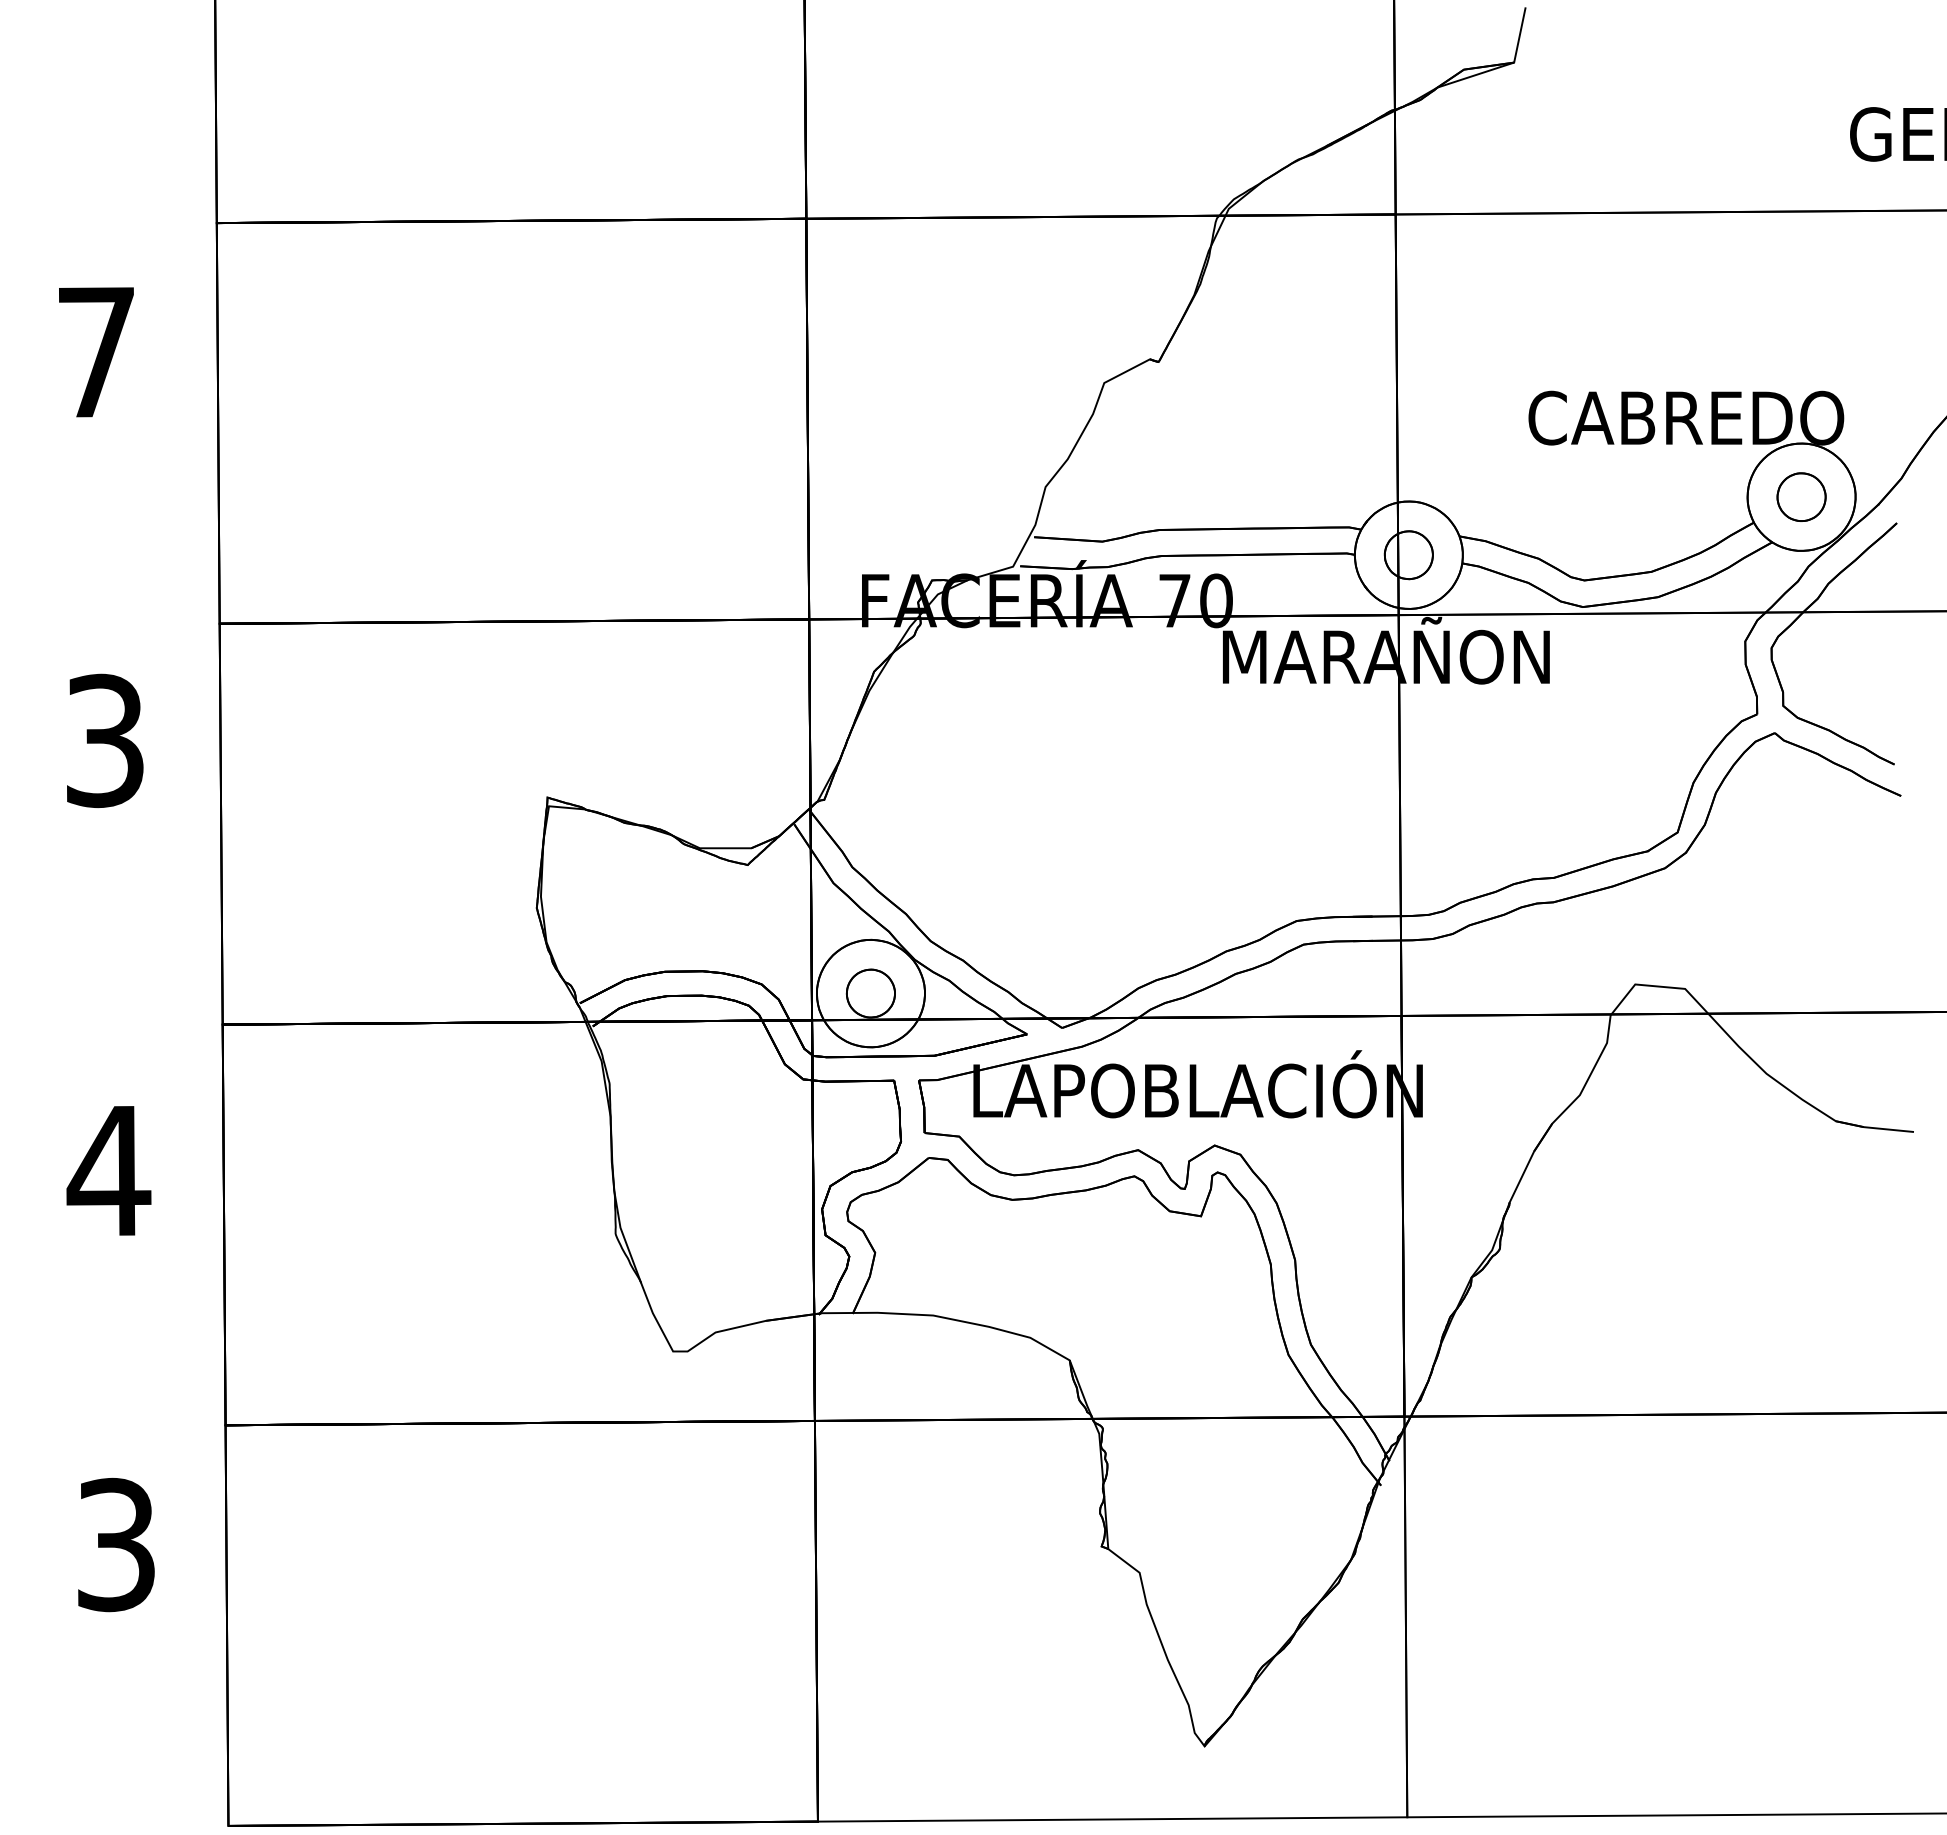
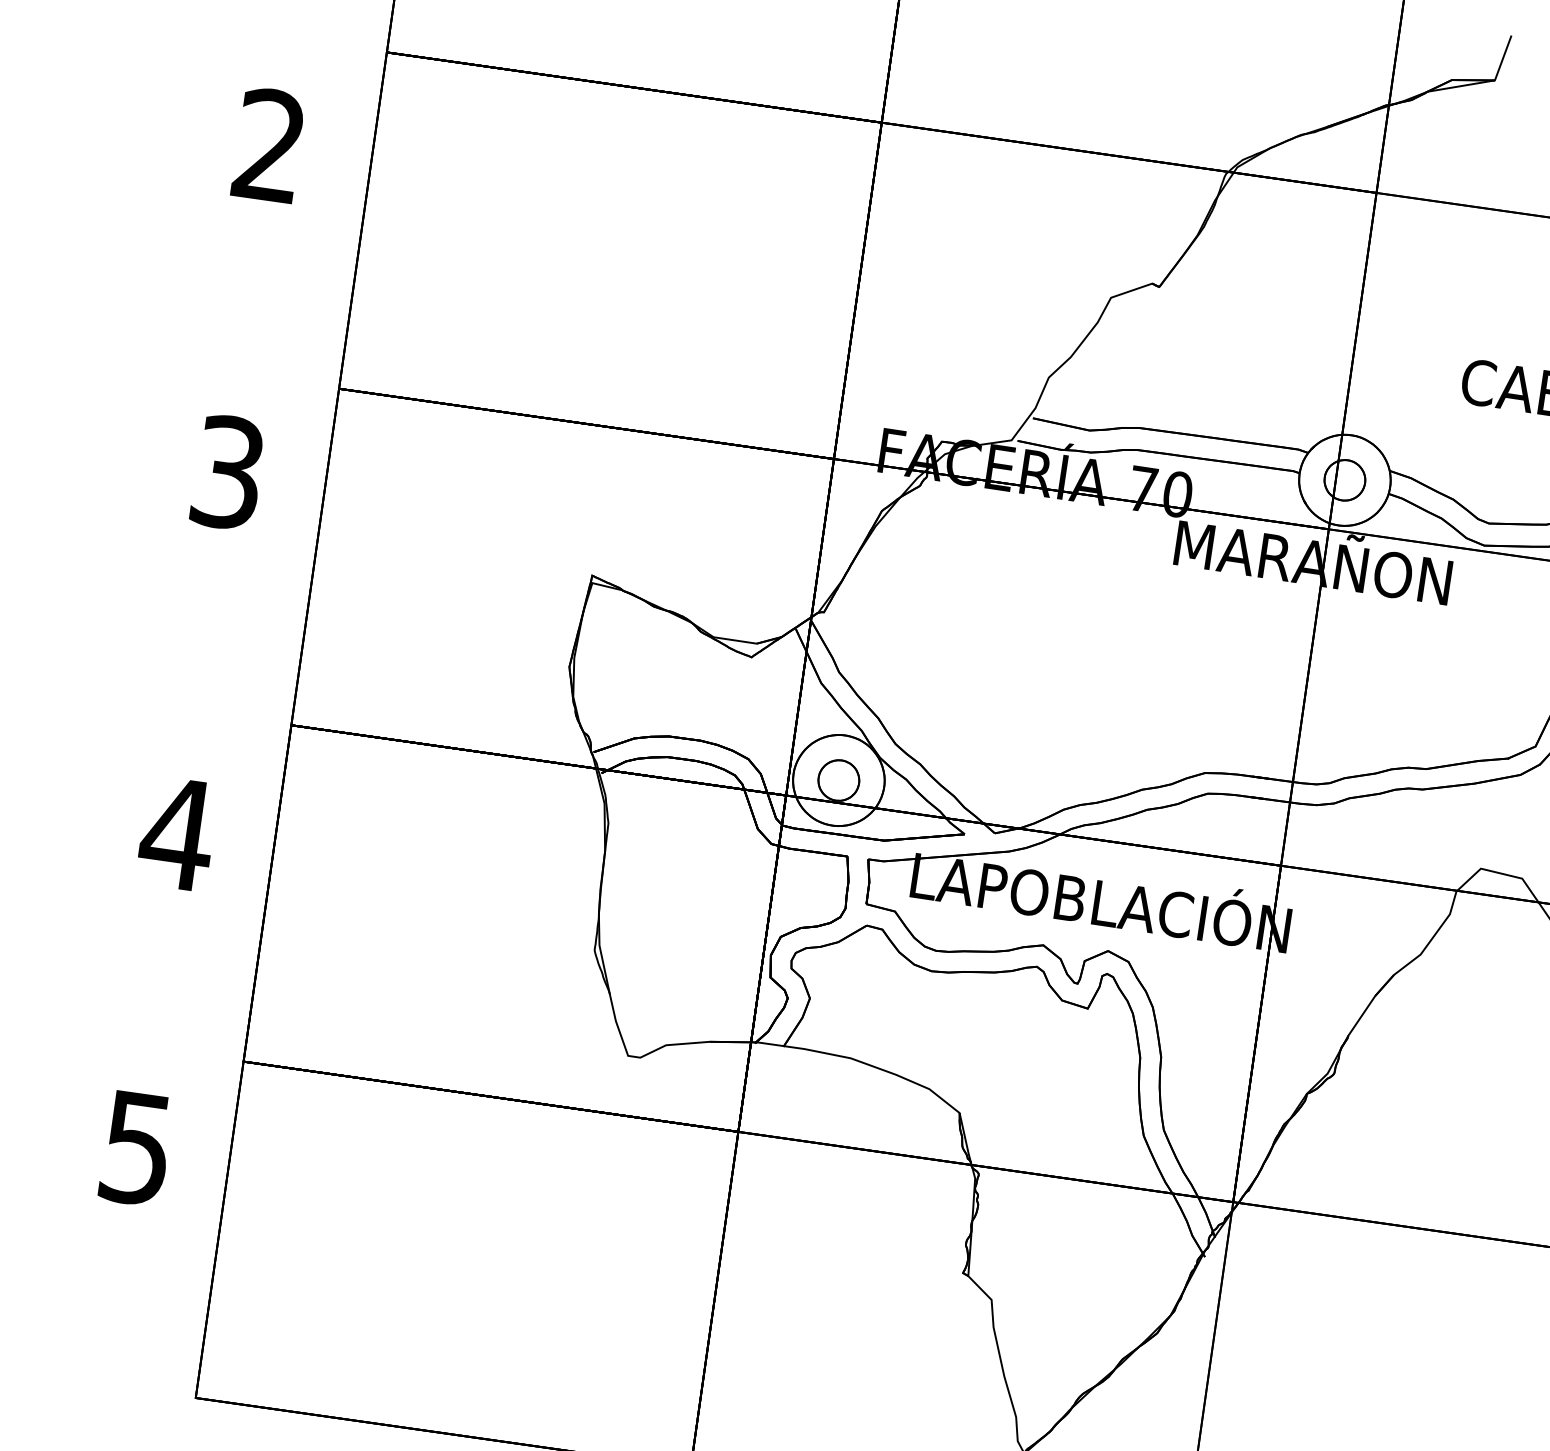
text: (95, 351) -> (269, 144), 7 -> 2
text: (116, 1544) -> (137, 1147), 3 -> 5

